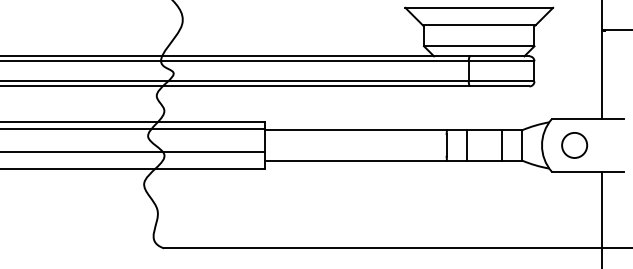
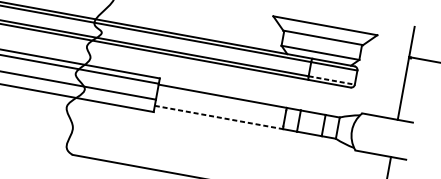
line: (501, 81) -> (331, 80), solid -> dashed
circle: (574, 145) -> (374, 134), removed
line: (356, 160) -> (219, 117), solid -> dashed

